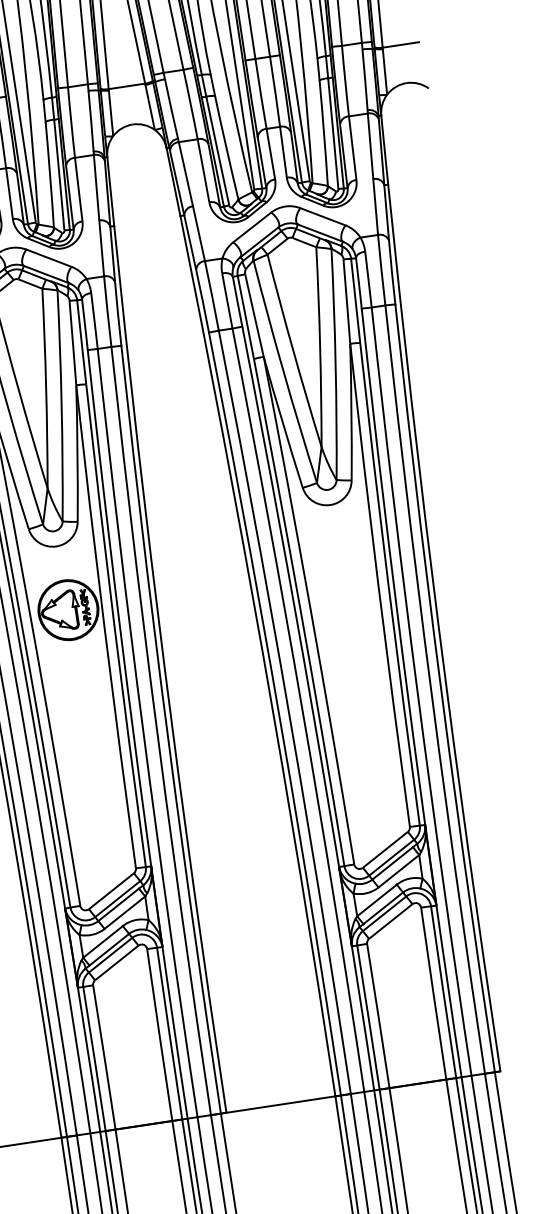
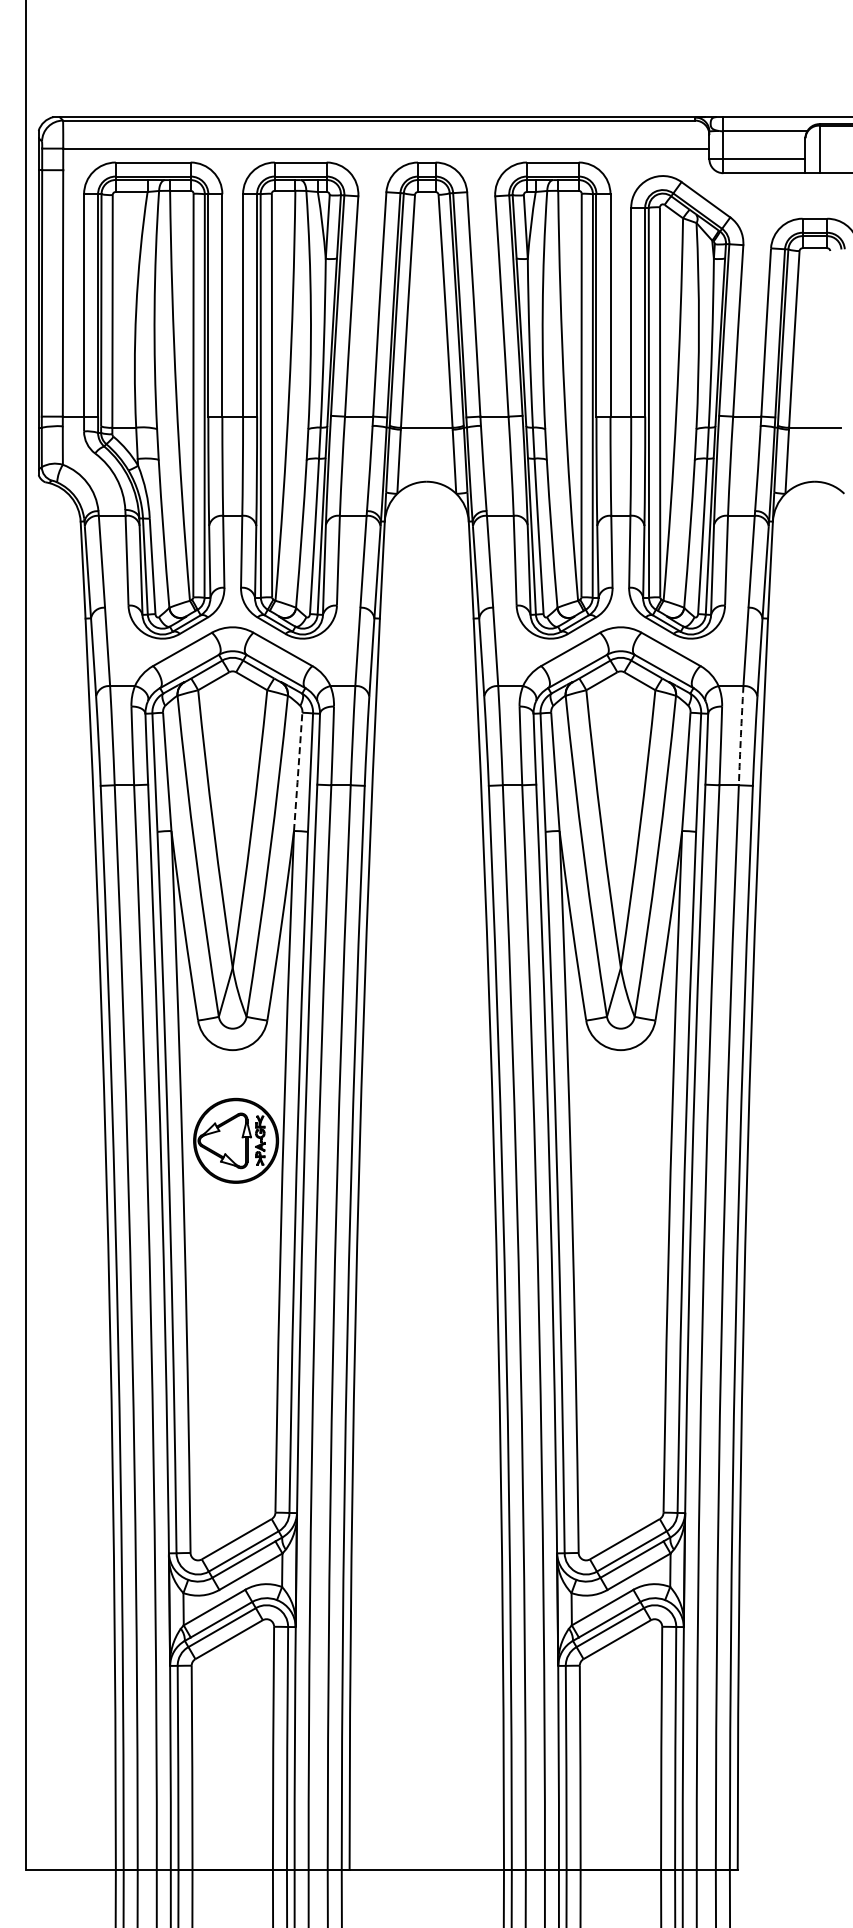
arc: (381, 270) -> (740, 735), solid -> dashed
line: (73, 342) -> (298, 771), solid -> dashed

